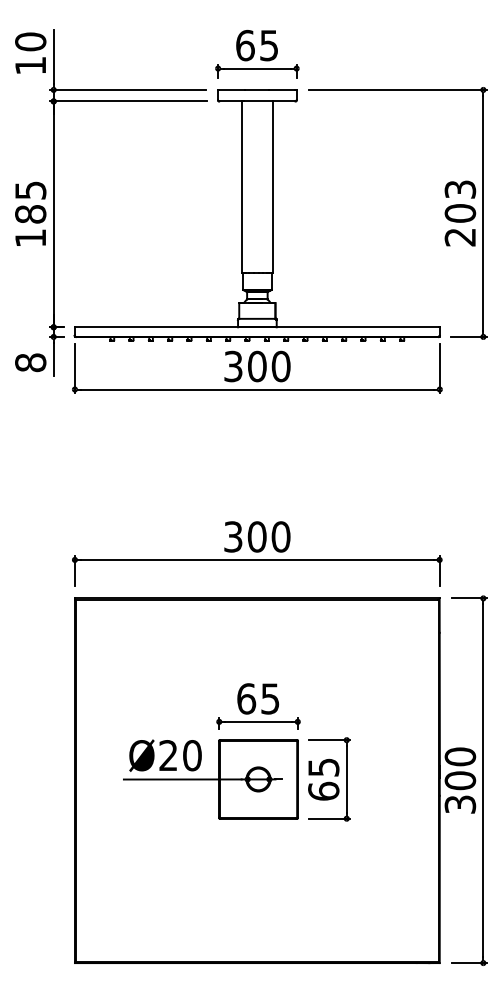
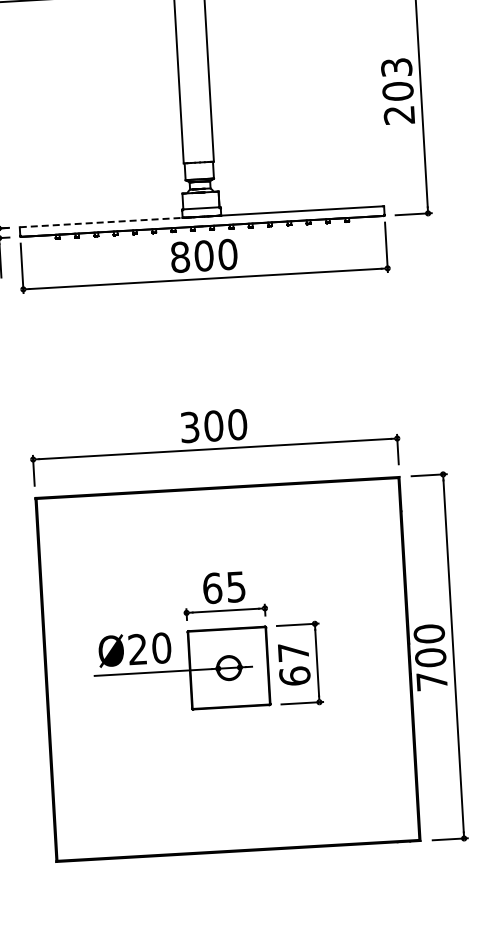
line: (156, 327) -> (101, 222), solid -> dashed
text: (233, 366) -> (180, 257), 300 -> 800
text: (323, 767) -> (293, 652), 65 -> 67
text: (460, 804) -> (432, 681), 300 -> 700

